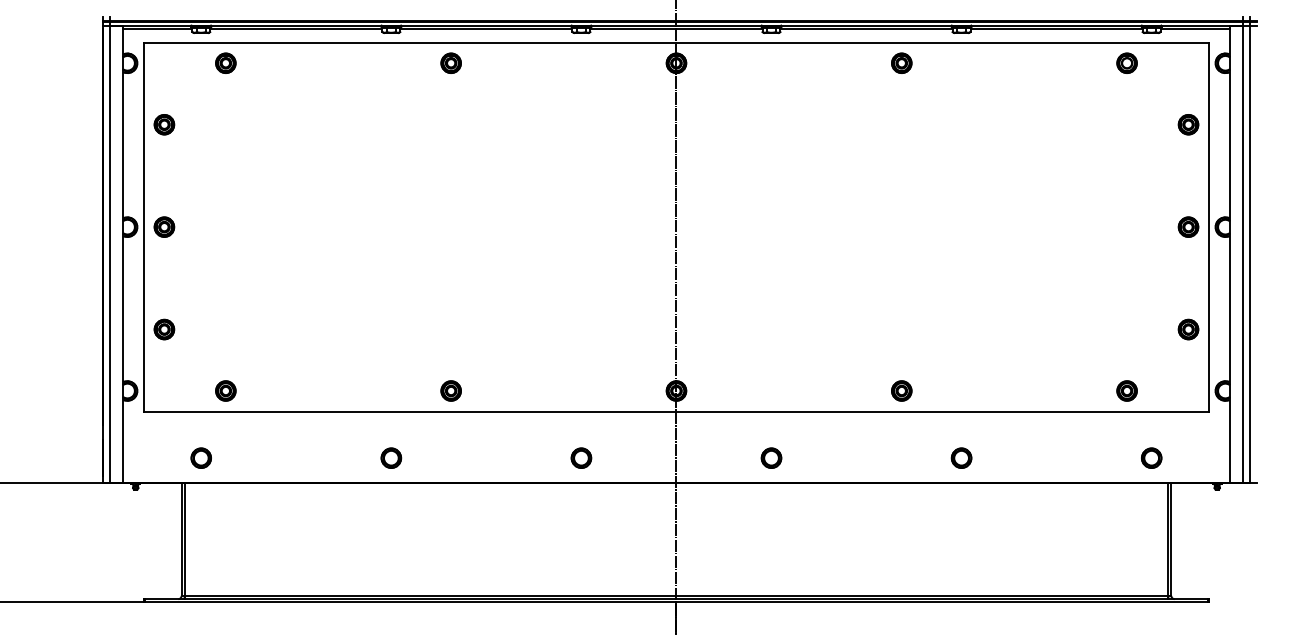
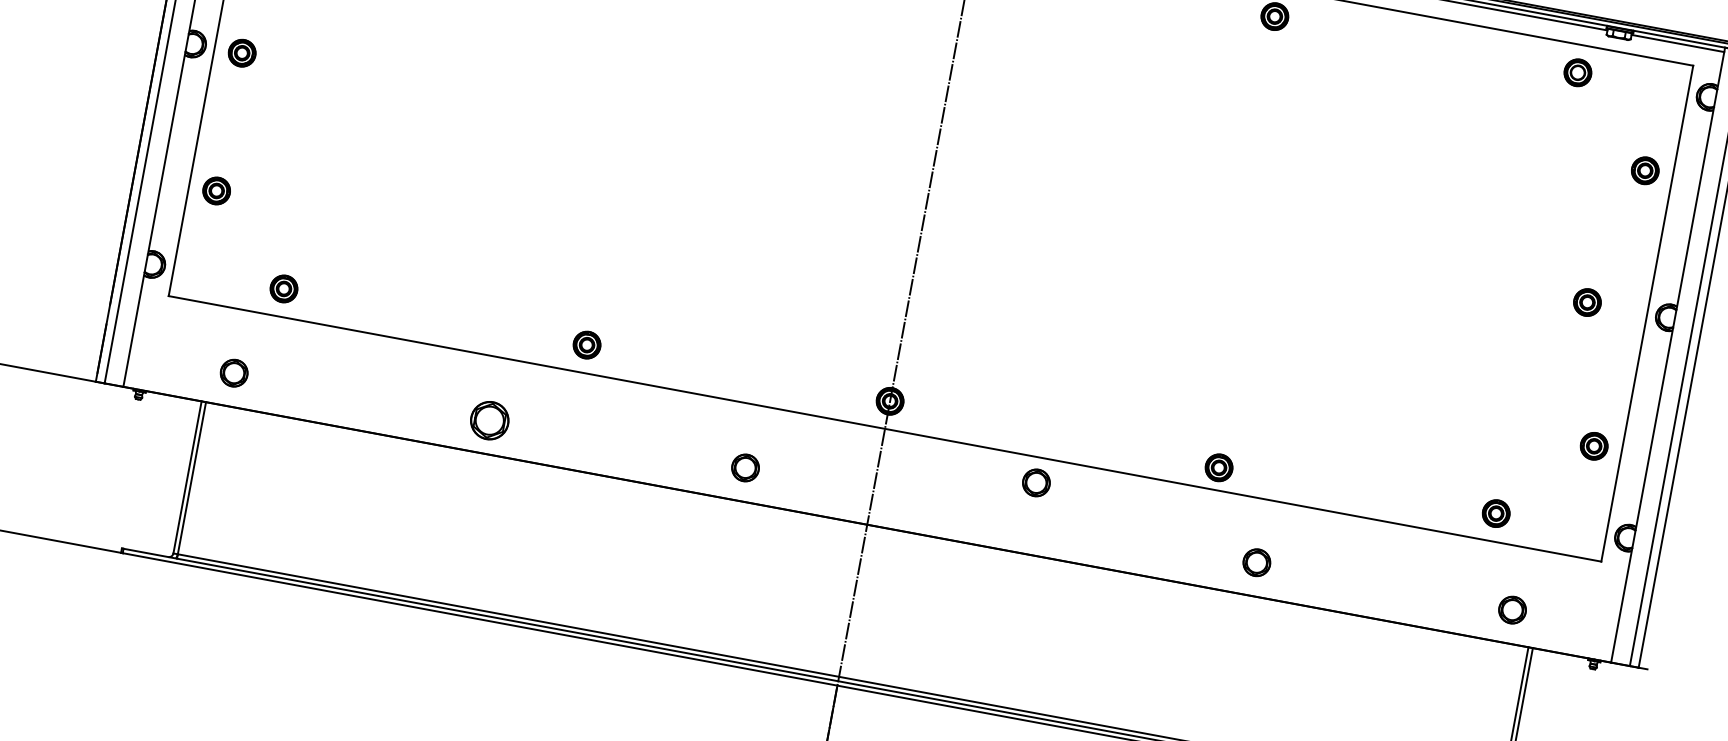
part: (1188, 226) -> (1587, 301), moved
part: (901, 390) -> (1218, 467), moved
part: (391, 457) -> (490, 419), size x1.4
part: (771, 457) -> (1036, 481), moved

